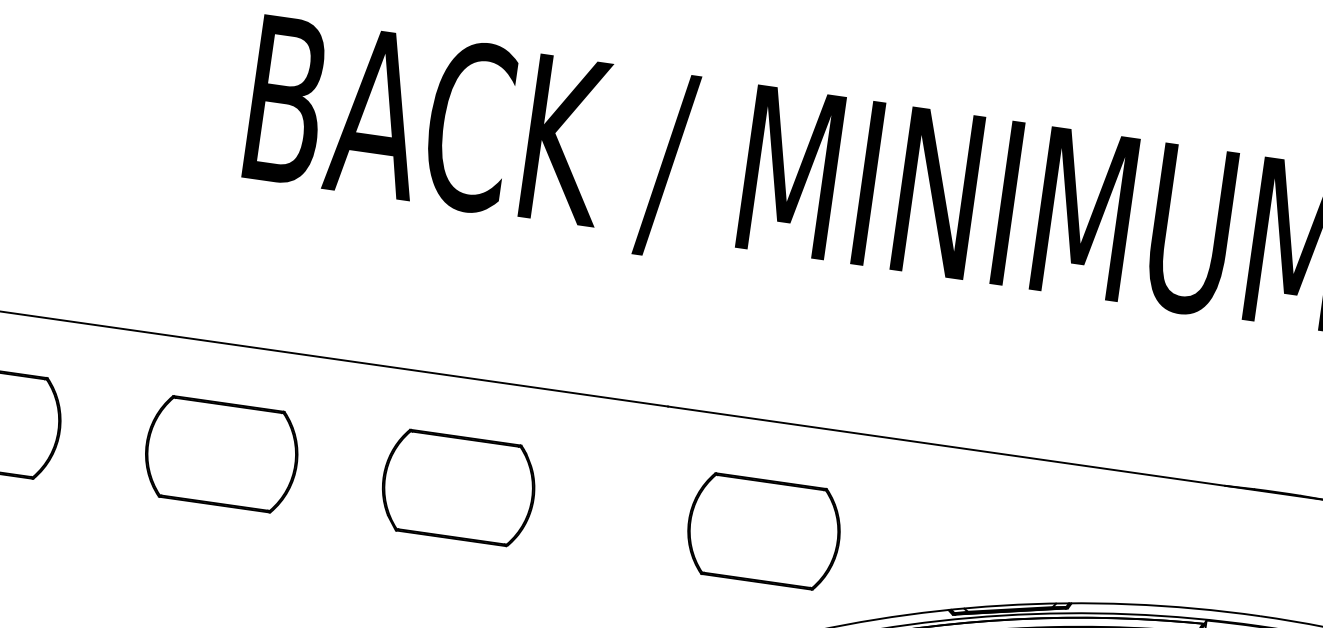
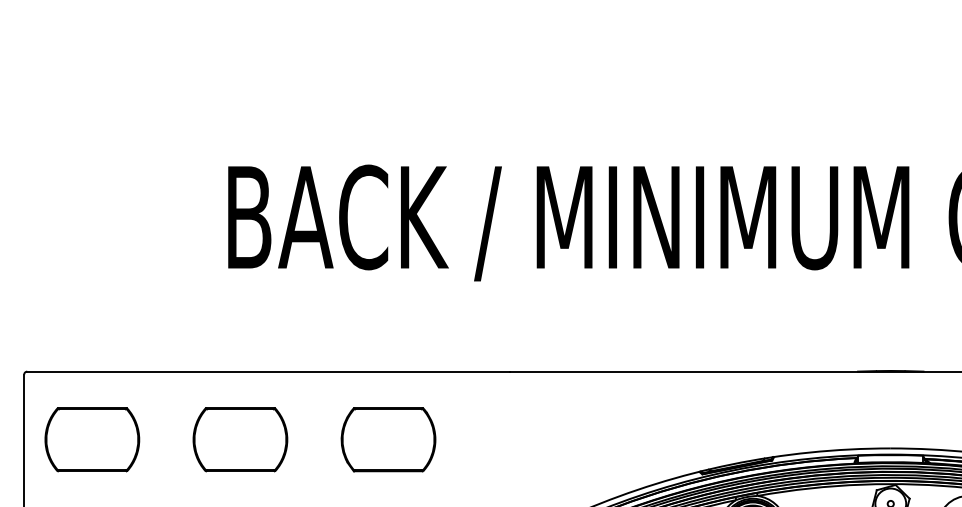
part: (764, 531) -> (579, 439), removed

